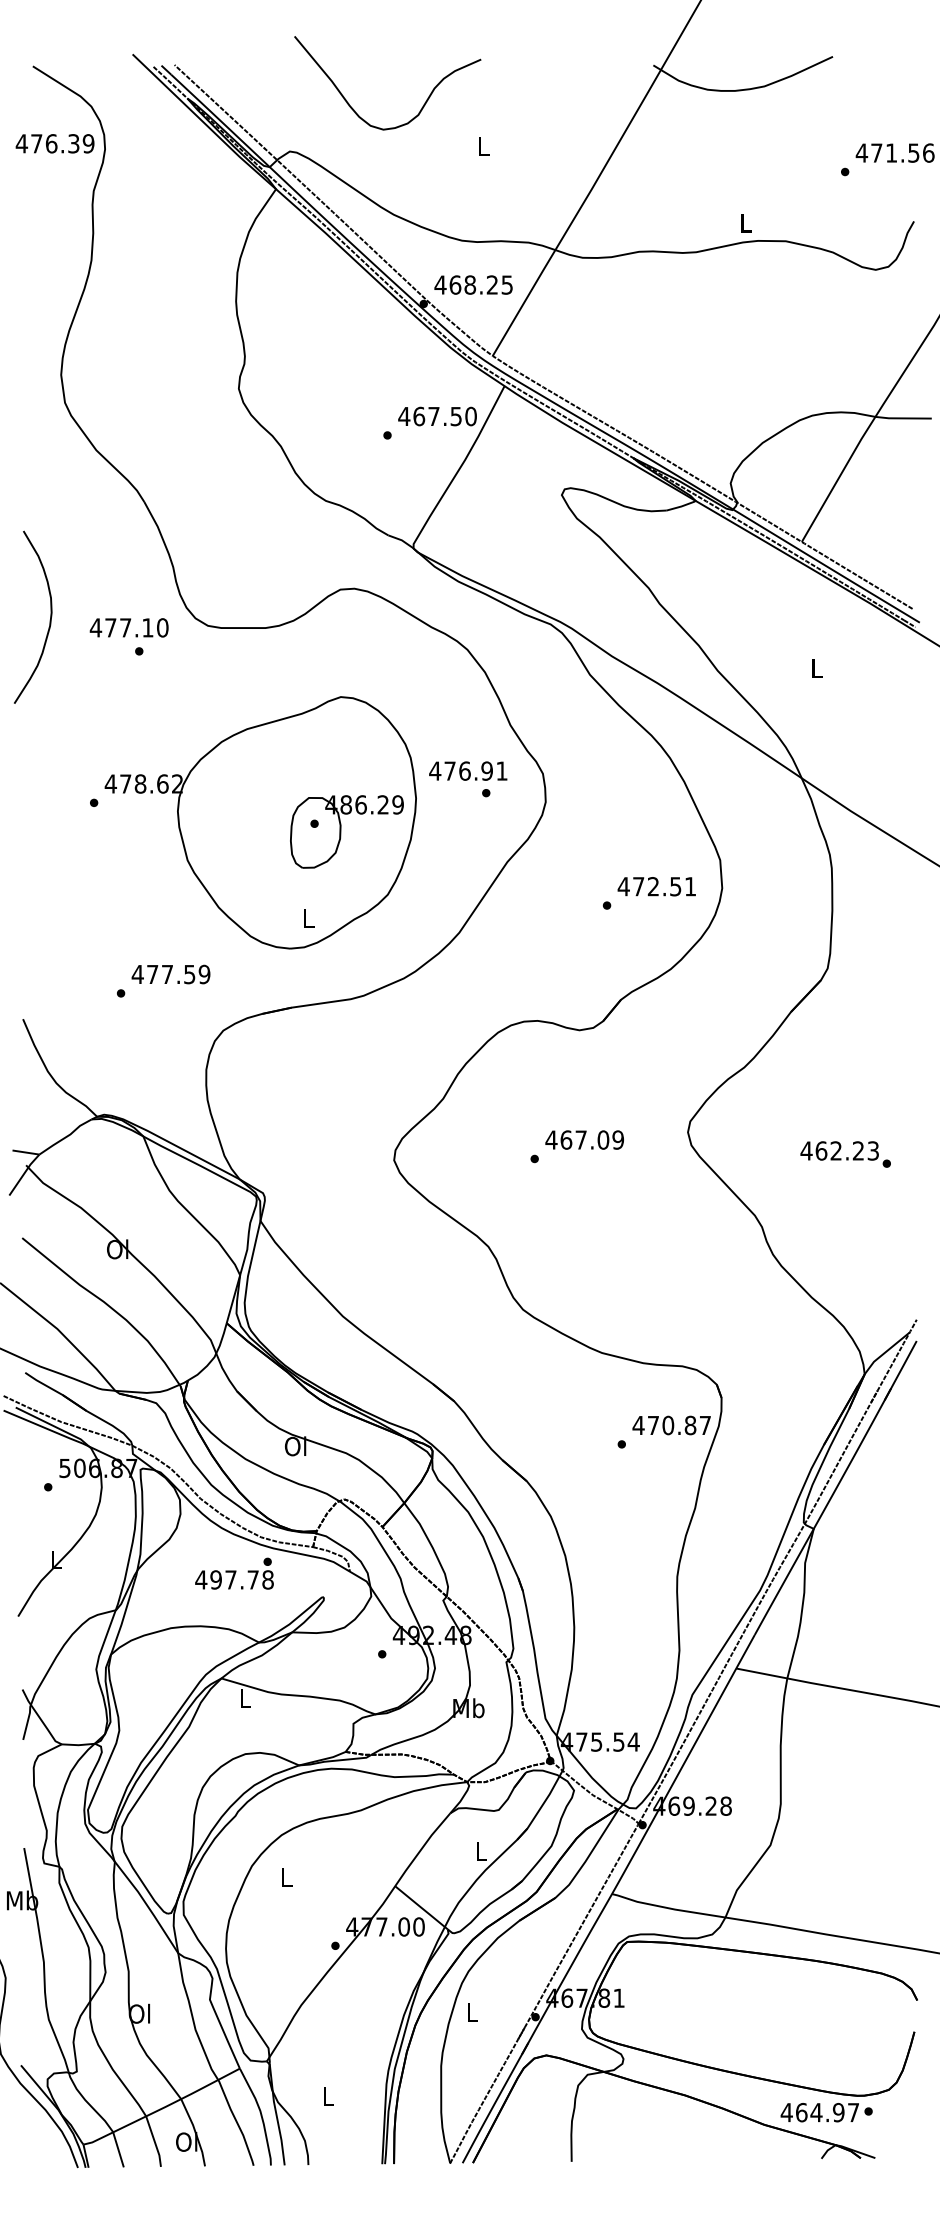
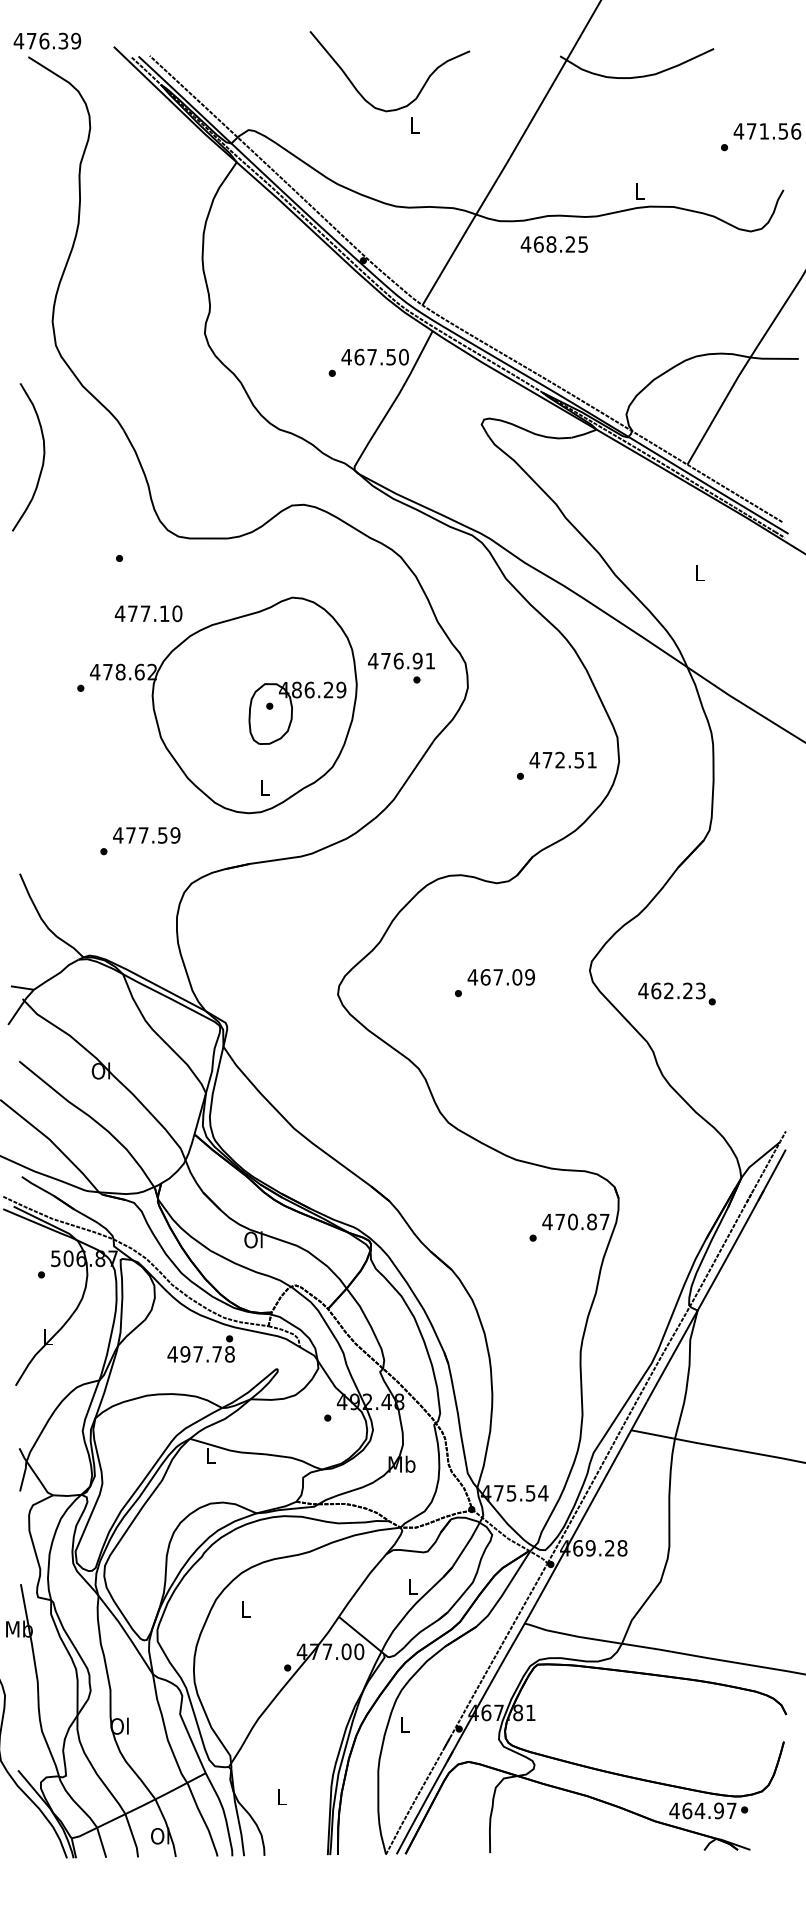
curve: (424, 102) -> (421, 88), moved
text: (54, 143) -> (46, 40), moved
text: (473, 284) -> (554, 244), moved
curve: (49, 620) -> (42, 460), moved
text: (128, 627) -> (148, 613), moved
text: (845, 1154) -> (676, 993), moved

